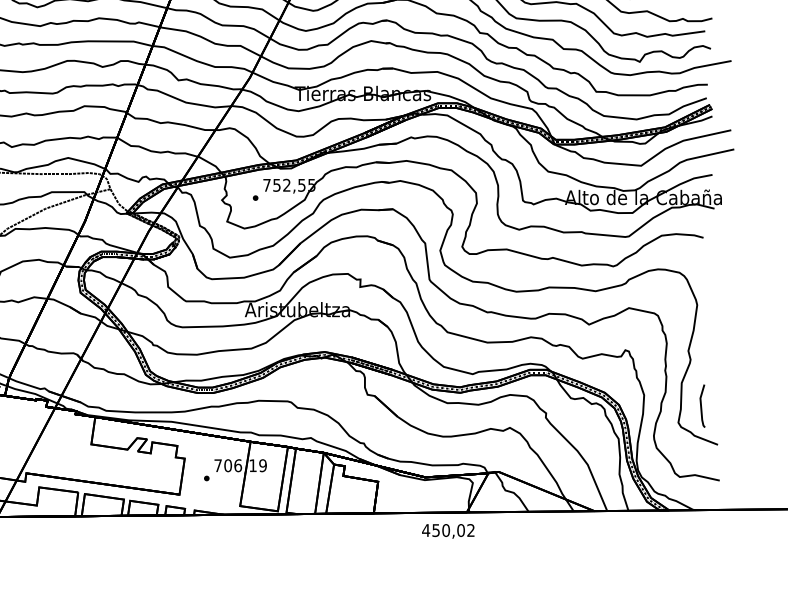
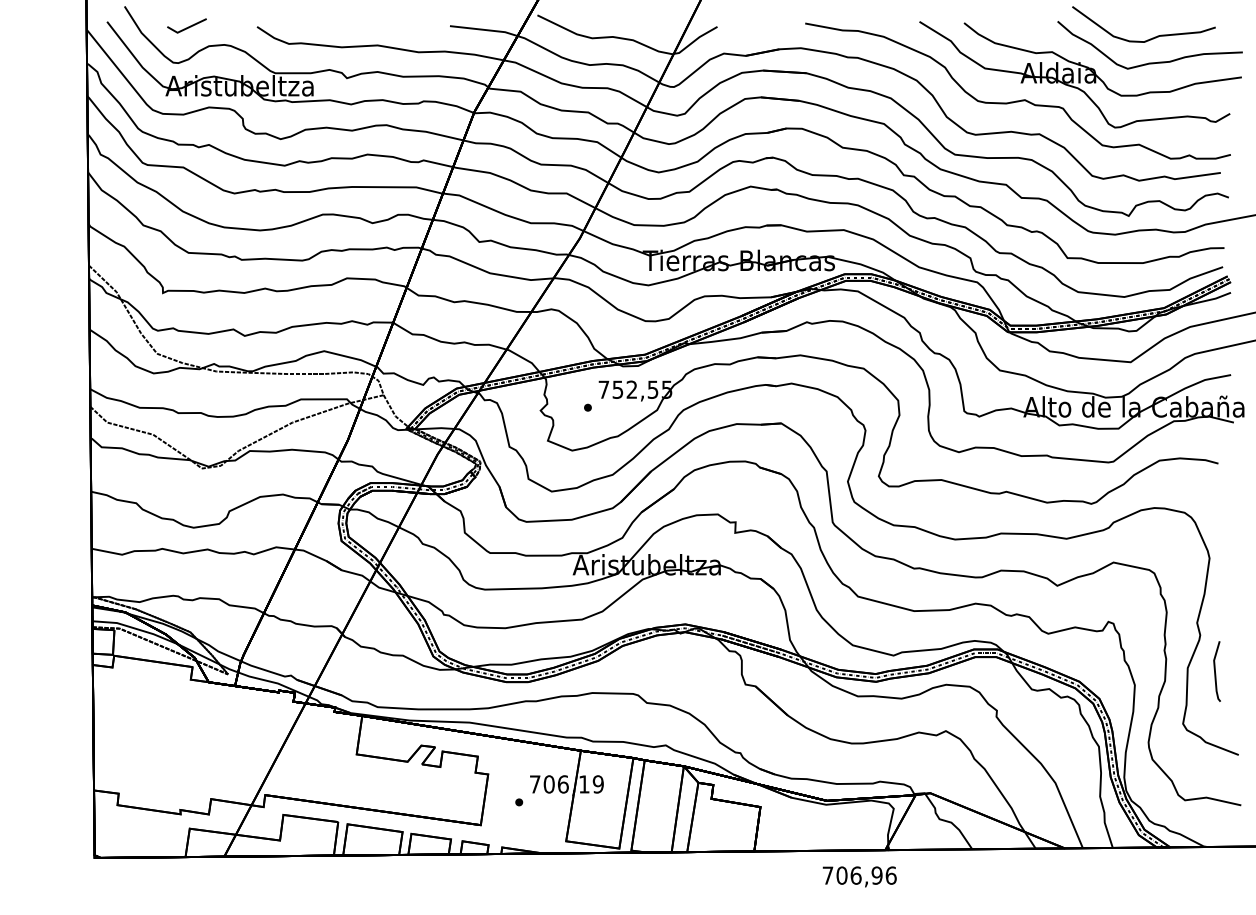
line: (701, 406) -> (1215, 671), moved
text: (448, 530) -> (859, 875), 450,02 -> 706,96

